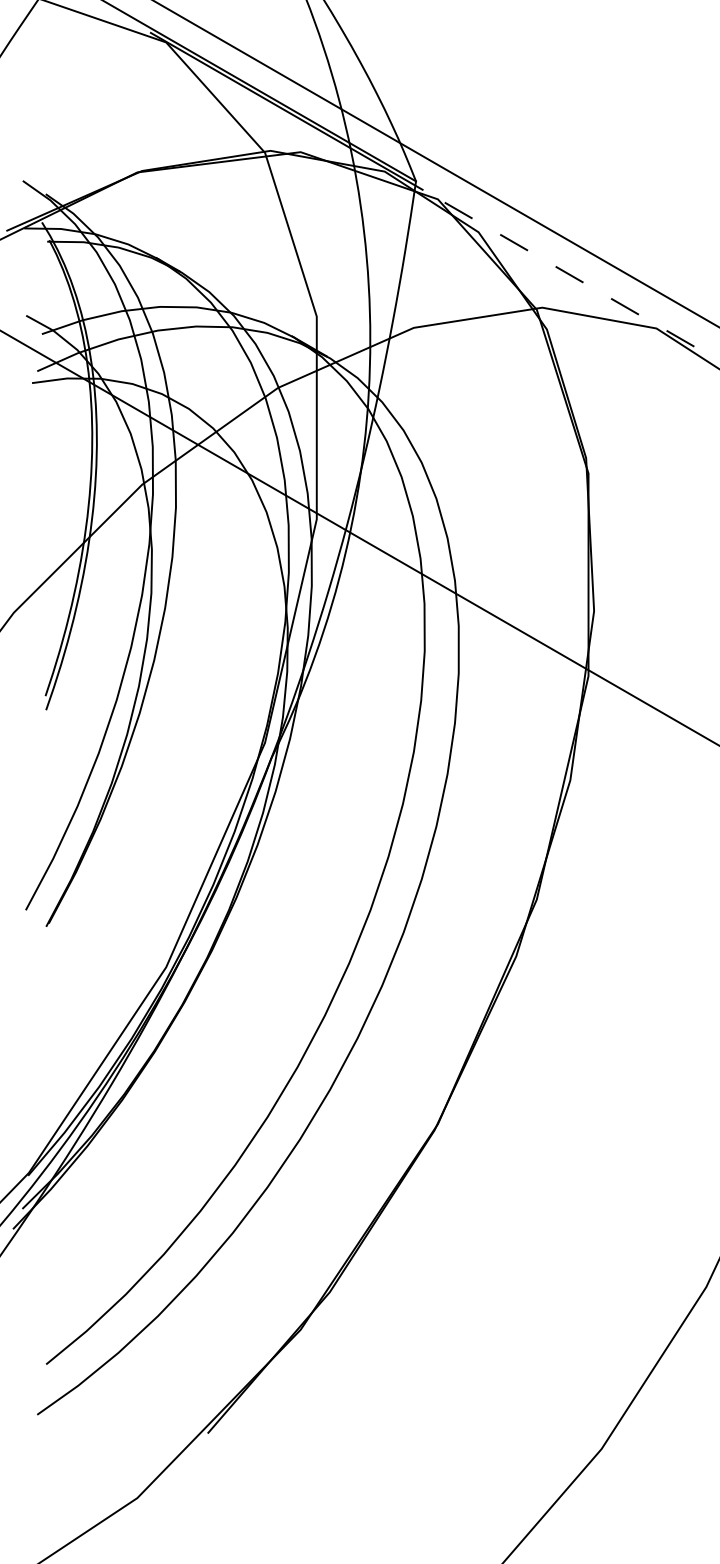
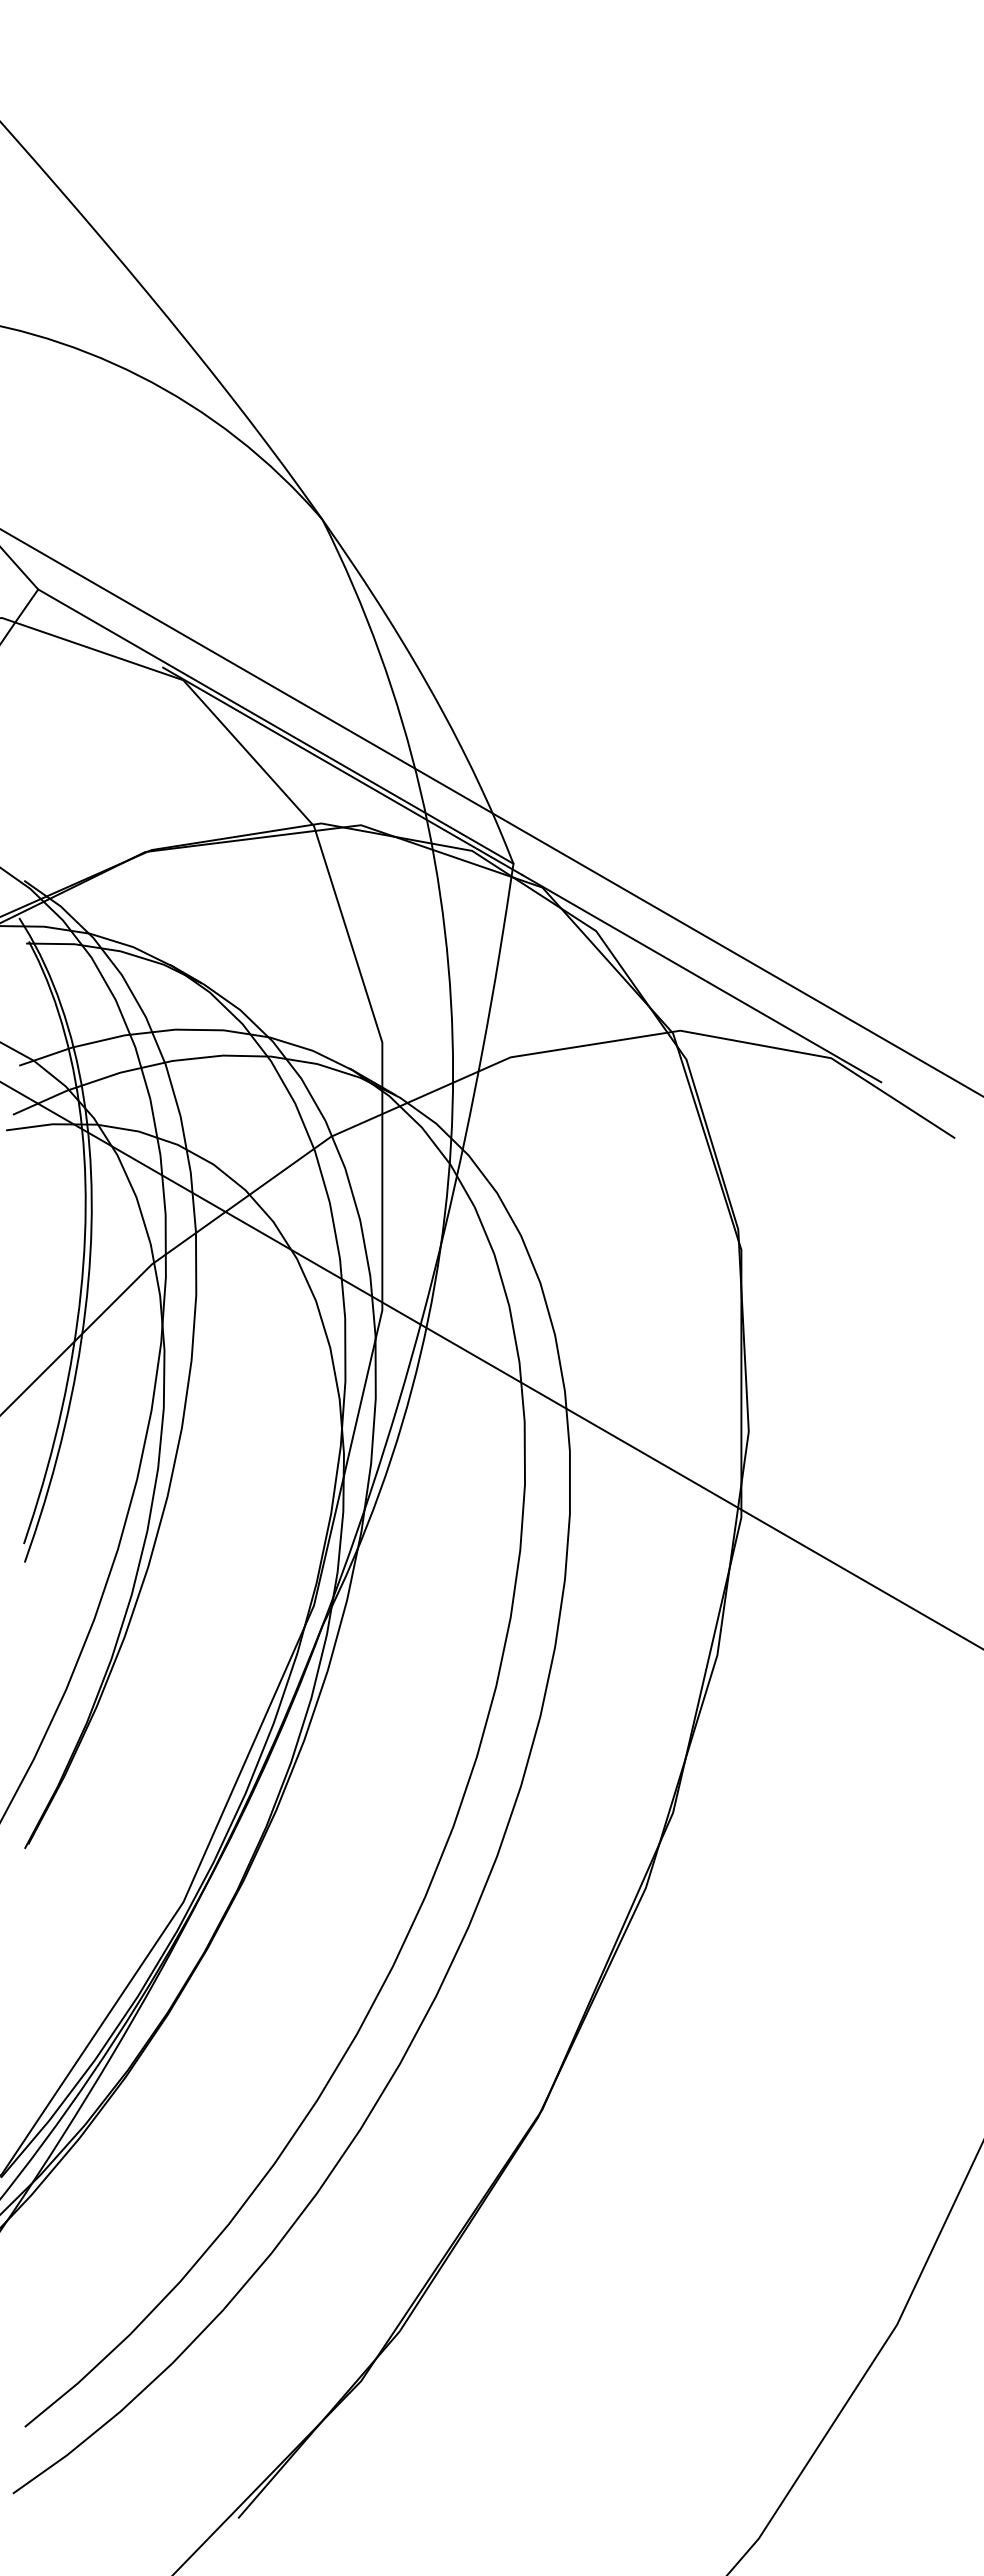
line: (558, 268) -> (701, 978), dashed -> solid

